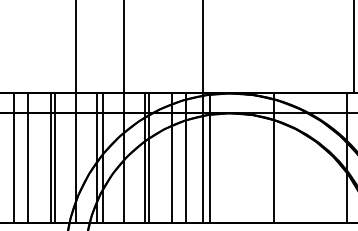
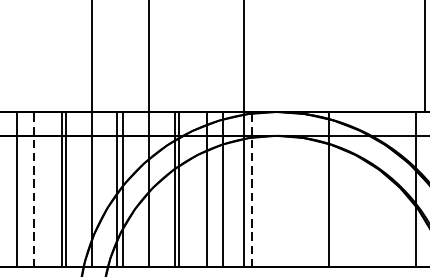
line: (27, 158) -> (33, 190), solid -> dashed
line: (209, 158) -> (251, 190), solid -> dashed

